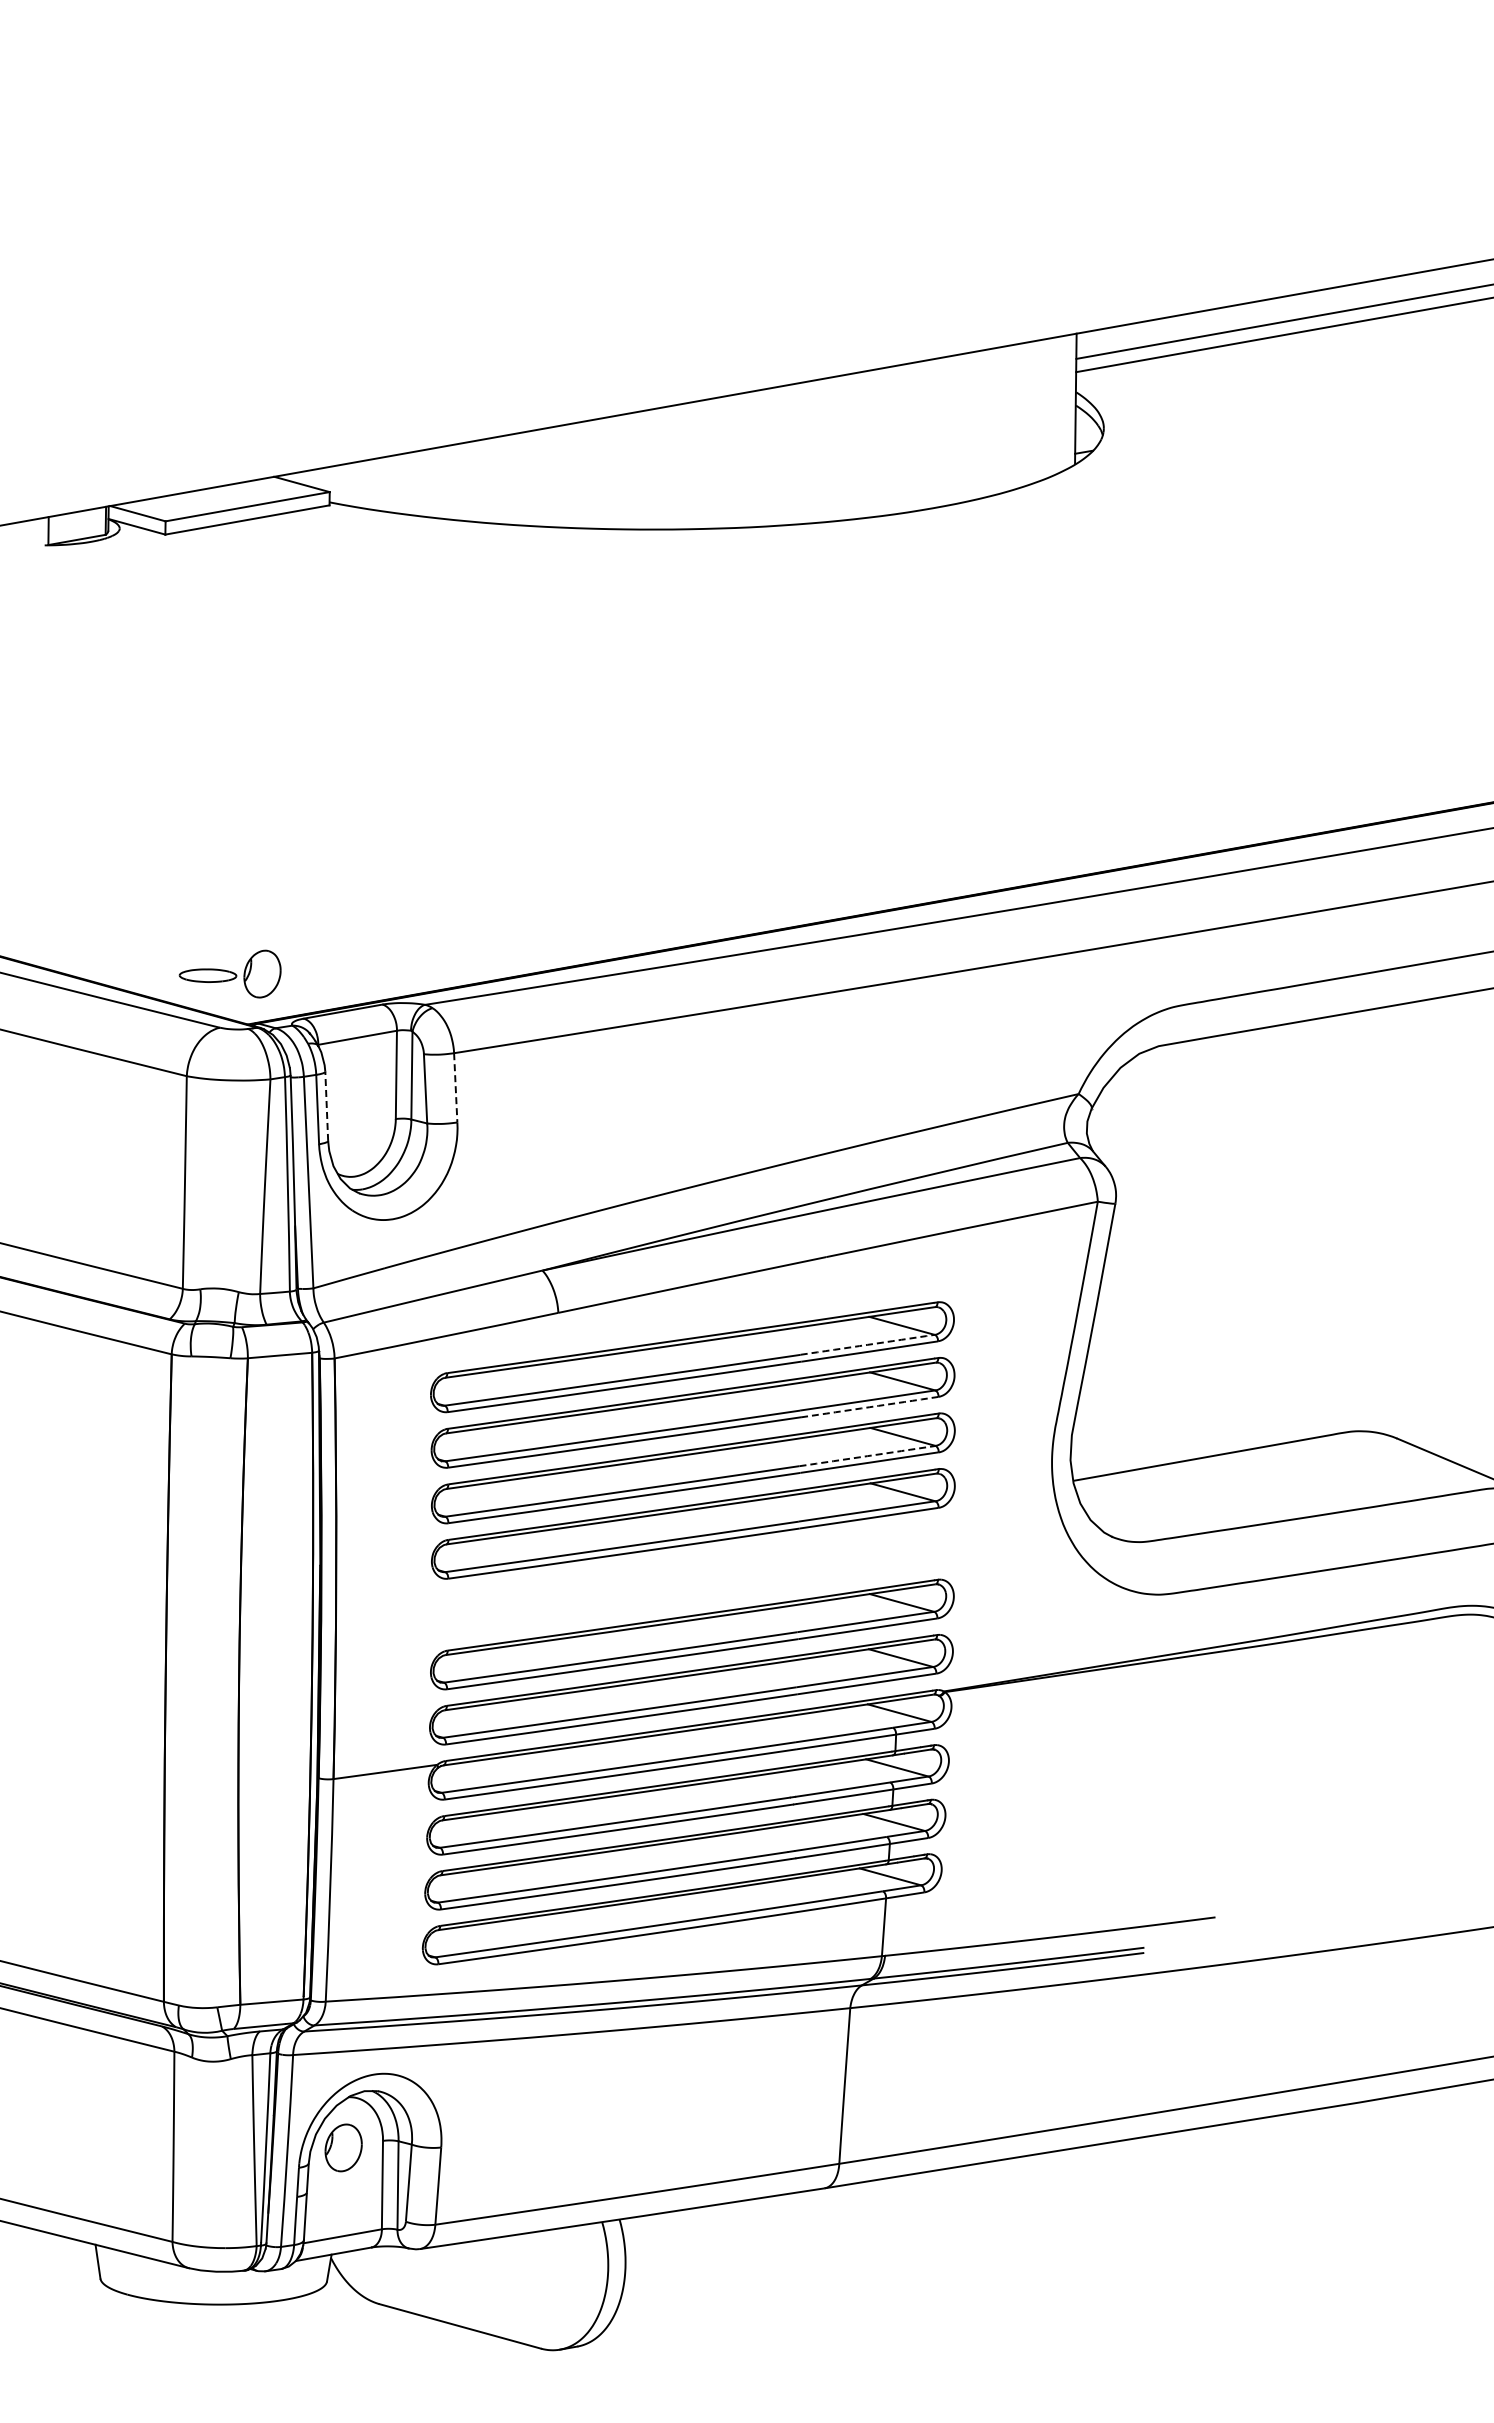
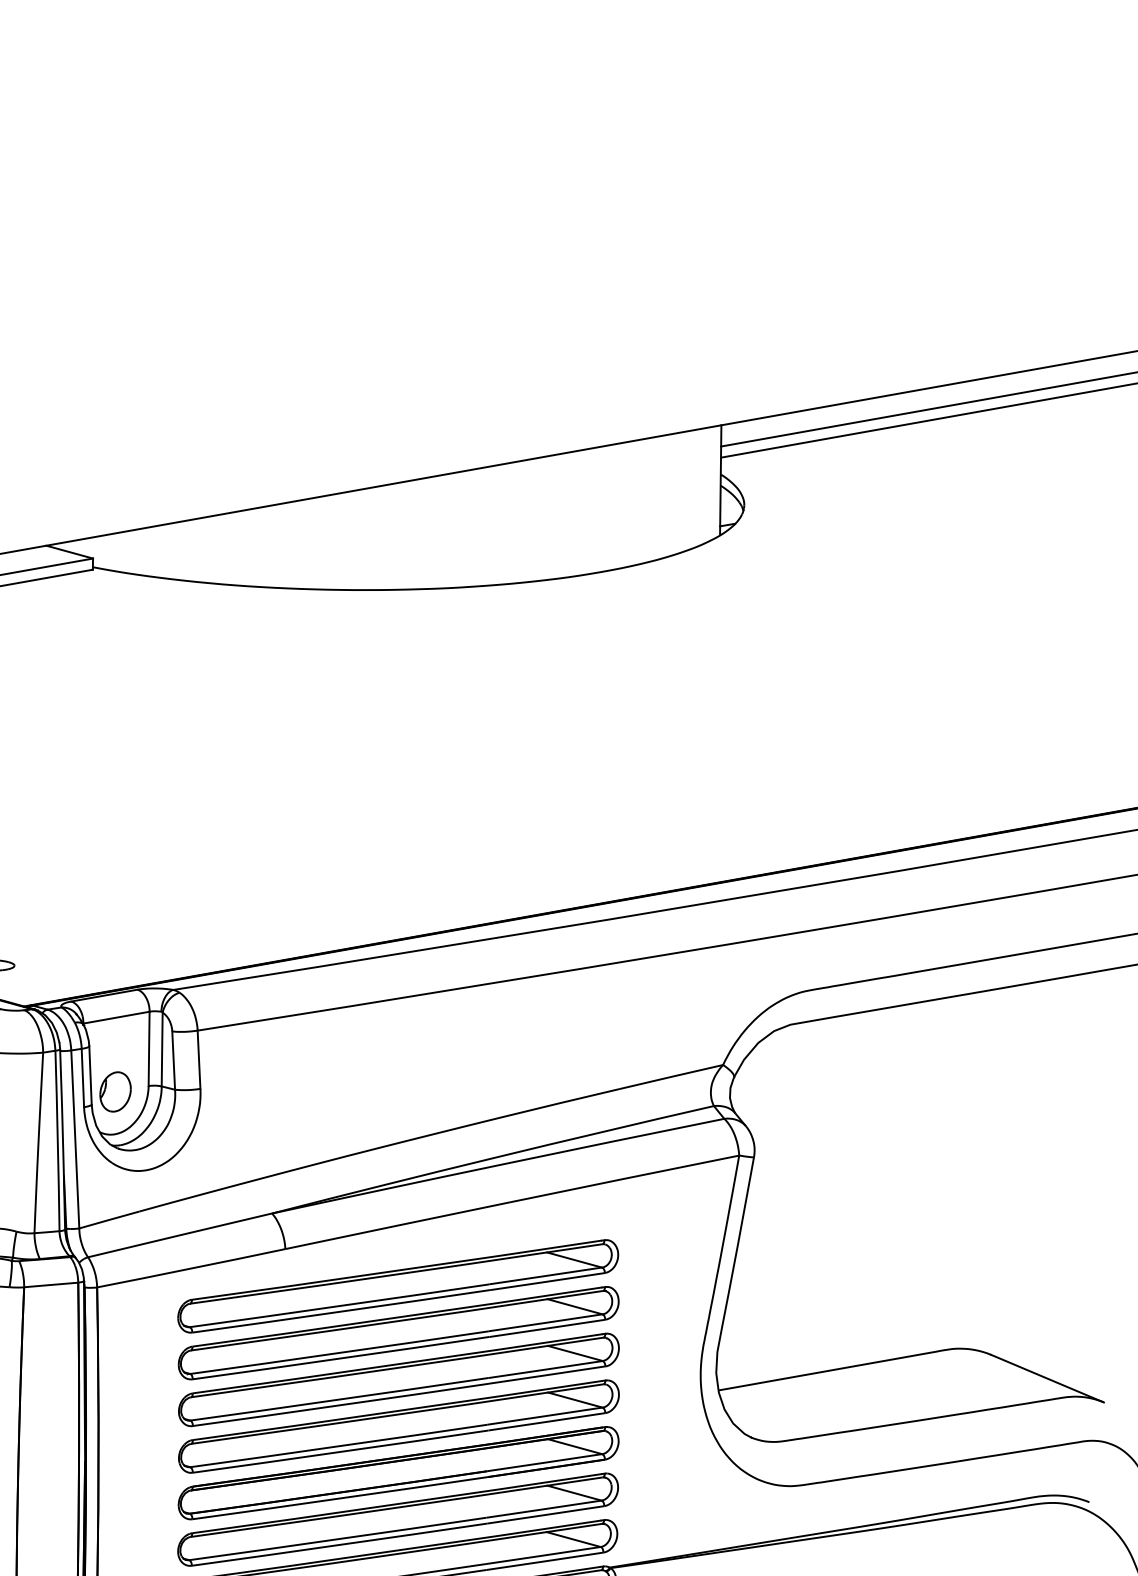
part: (262, 973) -> (115, 1091), moved
line: (455, 1087) -> (198, 1059), dashed -> solid
line: (326, 1106) -> (90, 1075), dashed -> solid
arc: (867, 1344) -> (545, 1275), dashed -> solid
arc: (869, 1407) -> (547, 1328), dashed -> solid
arc: (867, 1456) -> (545, 1369), dashed -> solid
part: (692, 1579) -> (398, 1473), added

